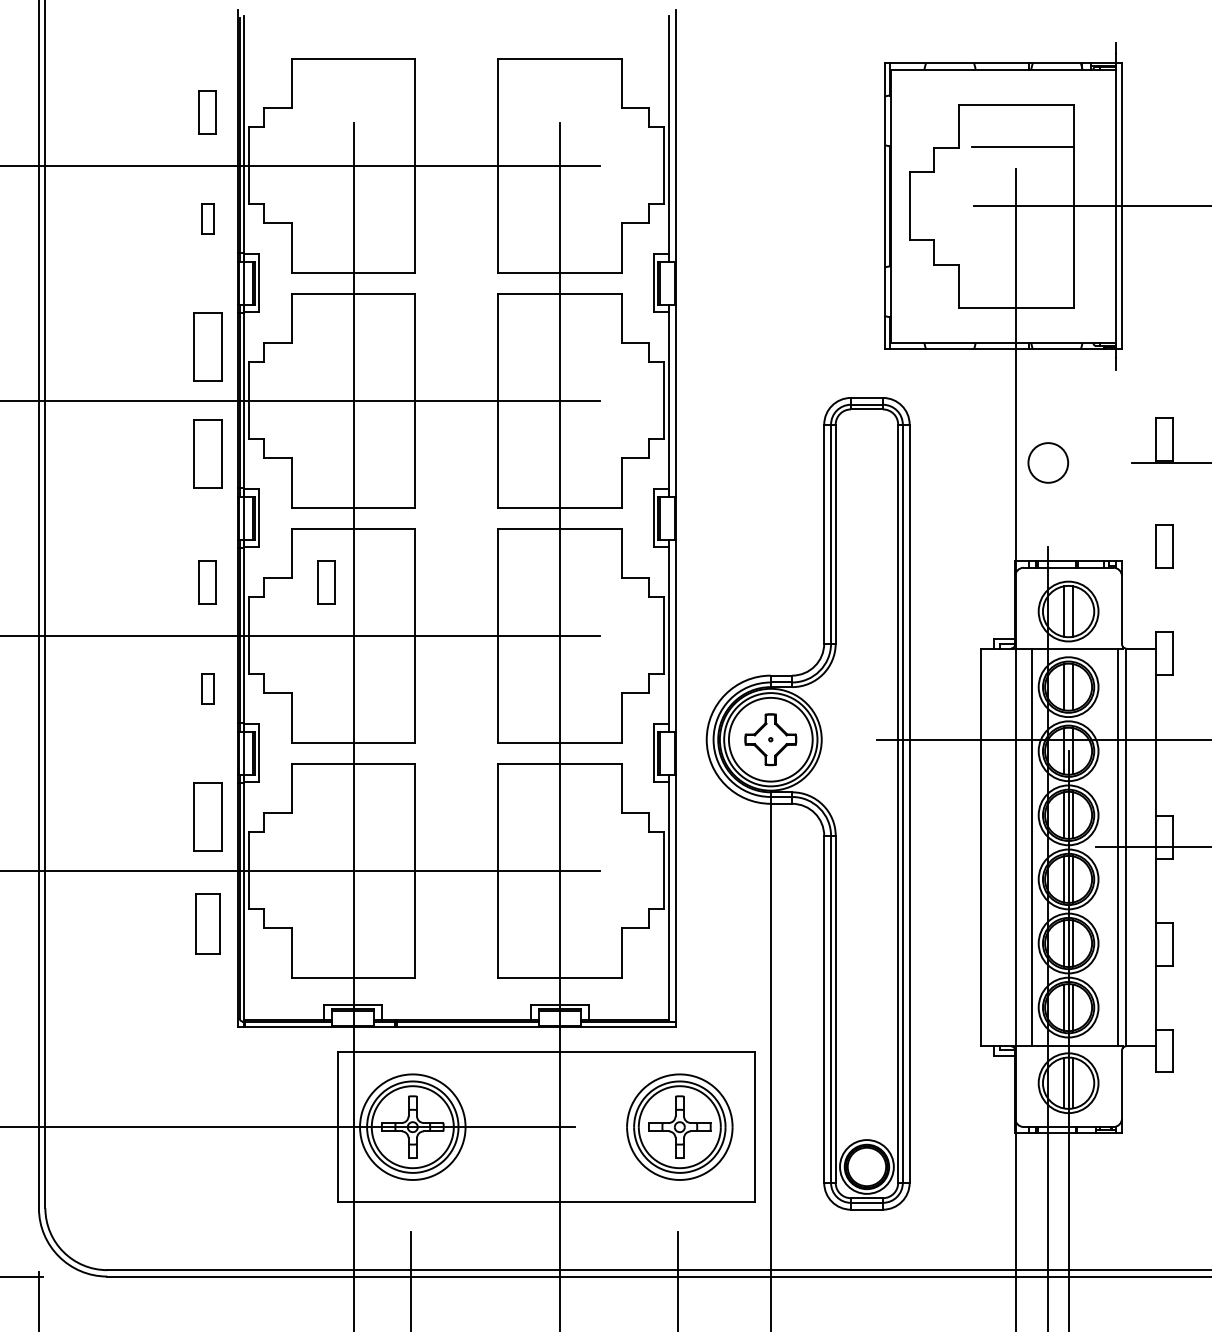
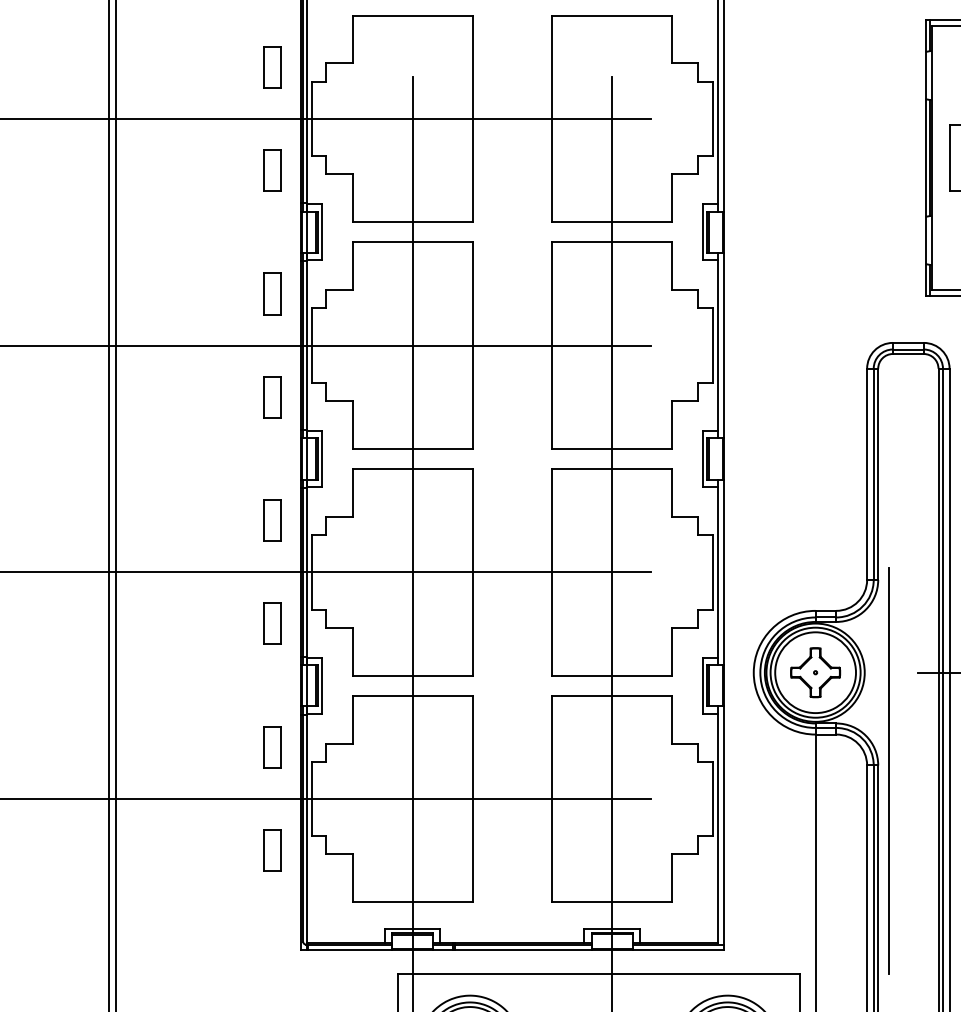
part: (207, 218) -> (272, 169), size x1.43
part: (207, 347) -> (272, 294), size x0.62
part: (207, 453) -> (272, 396), size x0.62
part: (326, 582) -> (386, 521), removed
part: (207, 688) -> (272, 623), size x1.43
part: (207, 817) -> (272, 747), size x0.62
line: (846, 841) -> (888, 770), added
part: (207, 923) -> (272, 850), size x0.71

